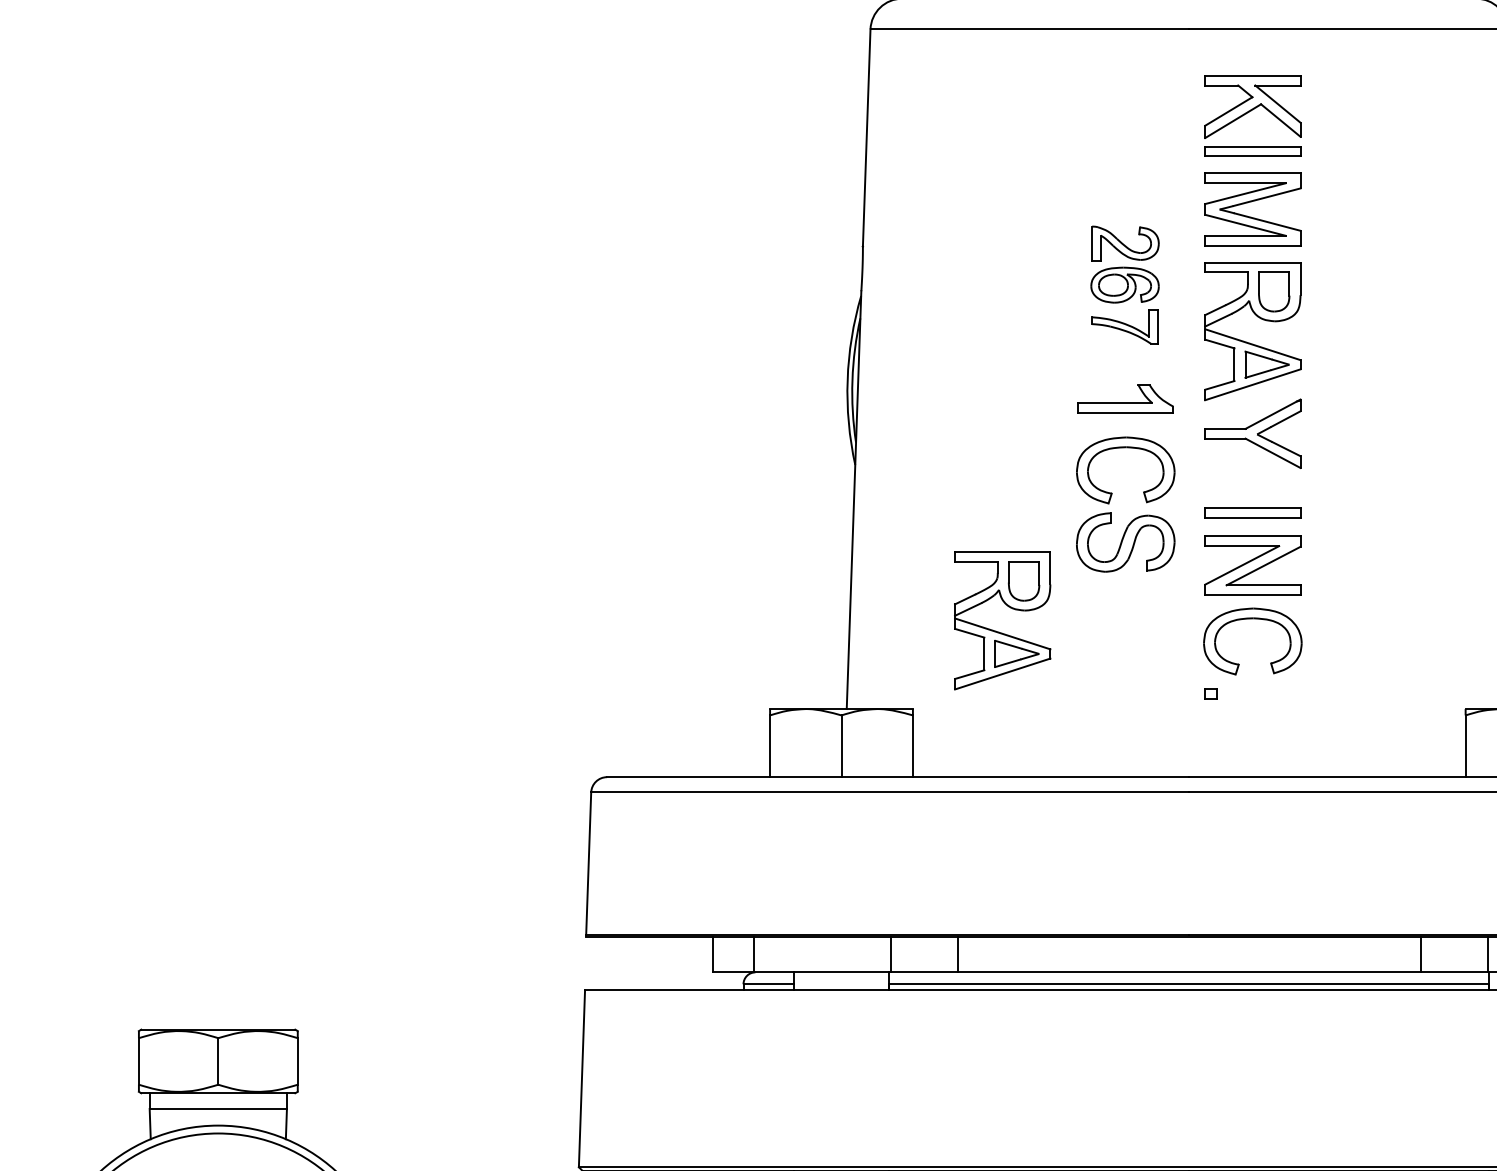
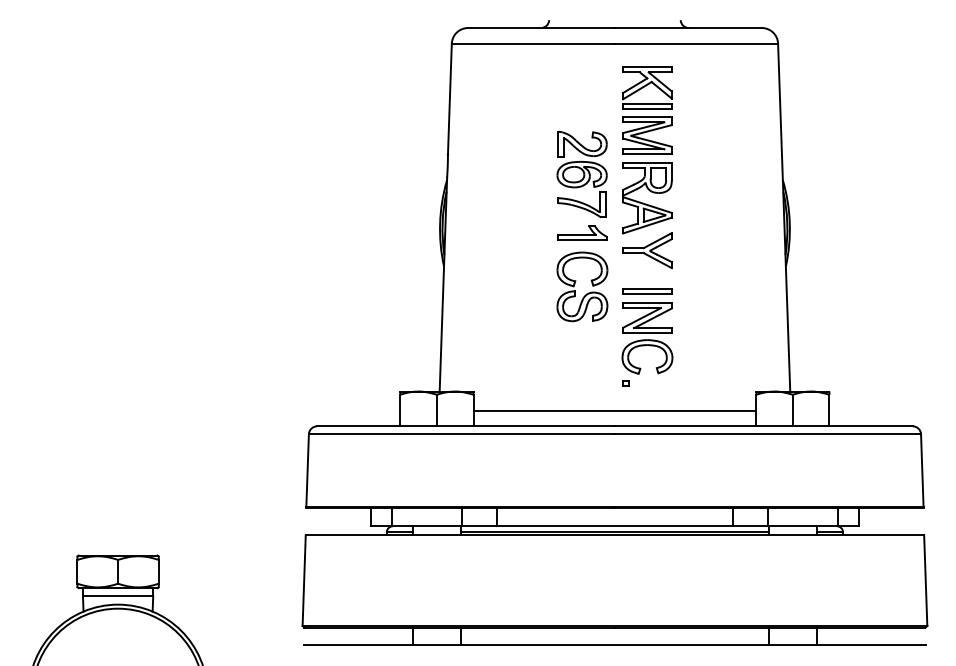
part: (1123, 284) -> (581, 174), size x1.43
part: (1002, 621) -> (519, 346), removed
line: (1188, 746) -> (614, 410), added

